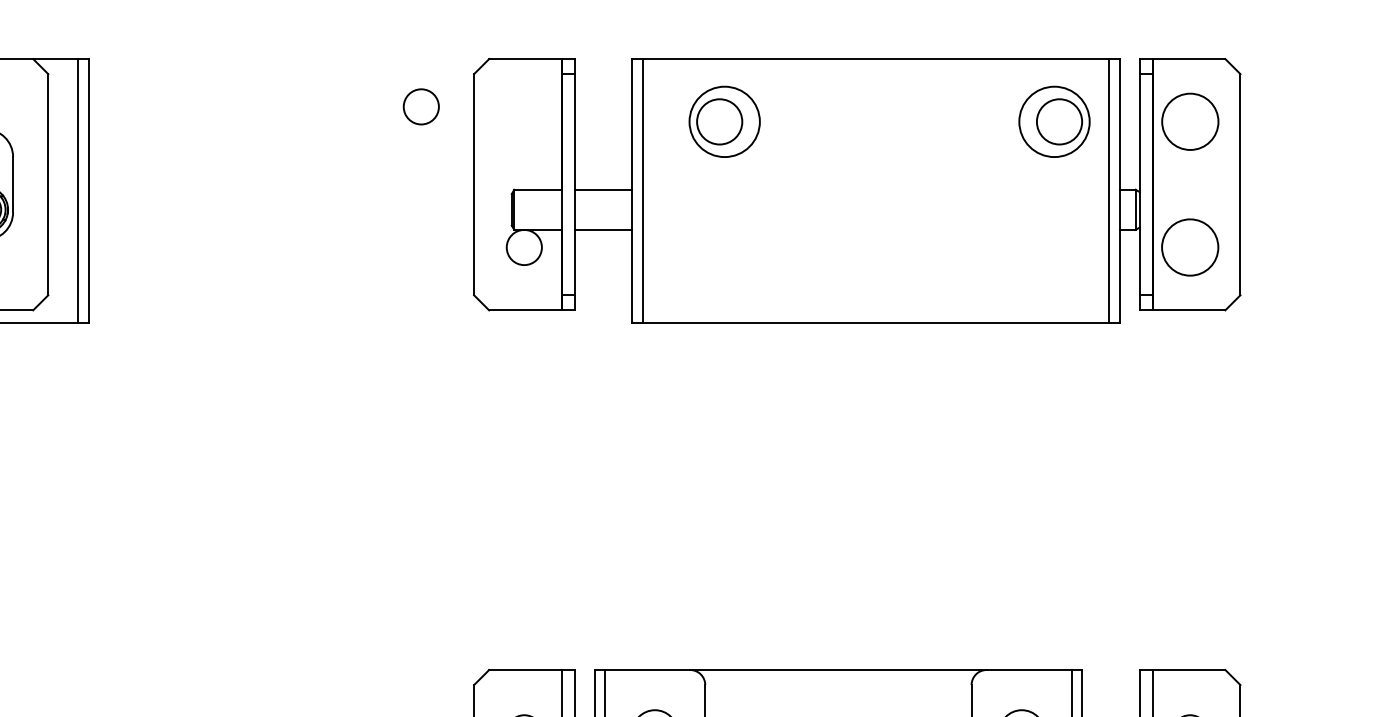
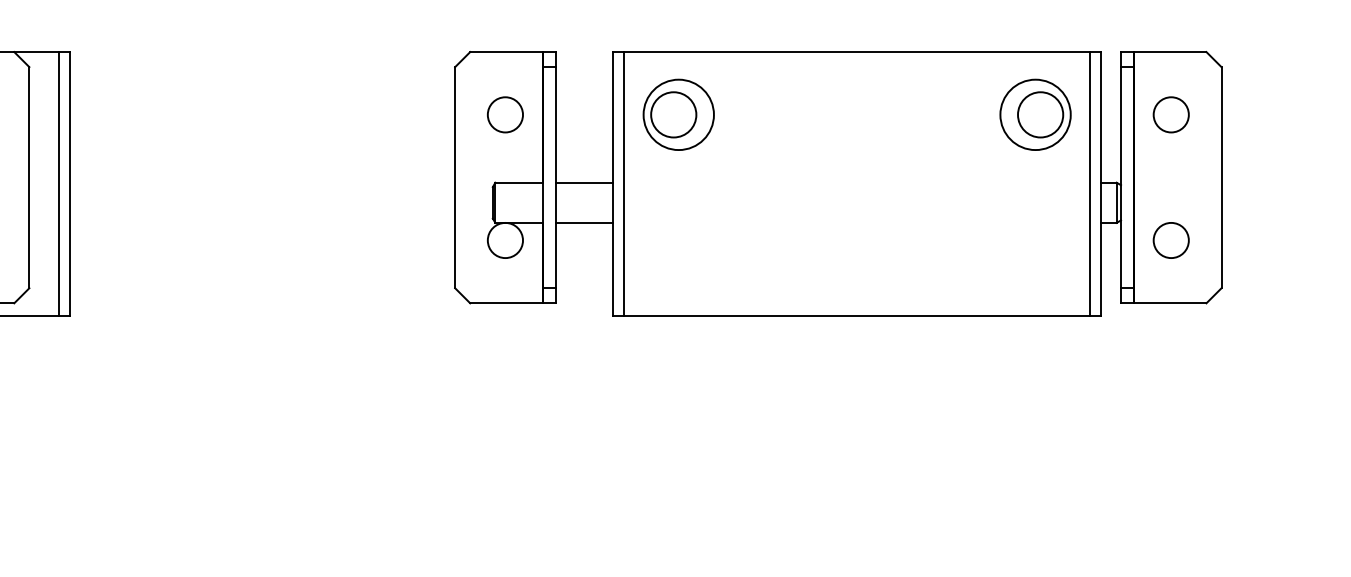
circle: (420, 106) -> (504, 114), moved
part: (724, 121) -> (678, 114), moved
circle: (1189, 121) -> (1170, 114), size x0.62
circle: (1189, 247) -> (1170, 240), size x0.62

